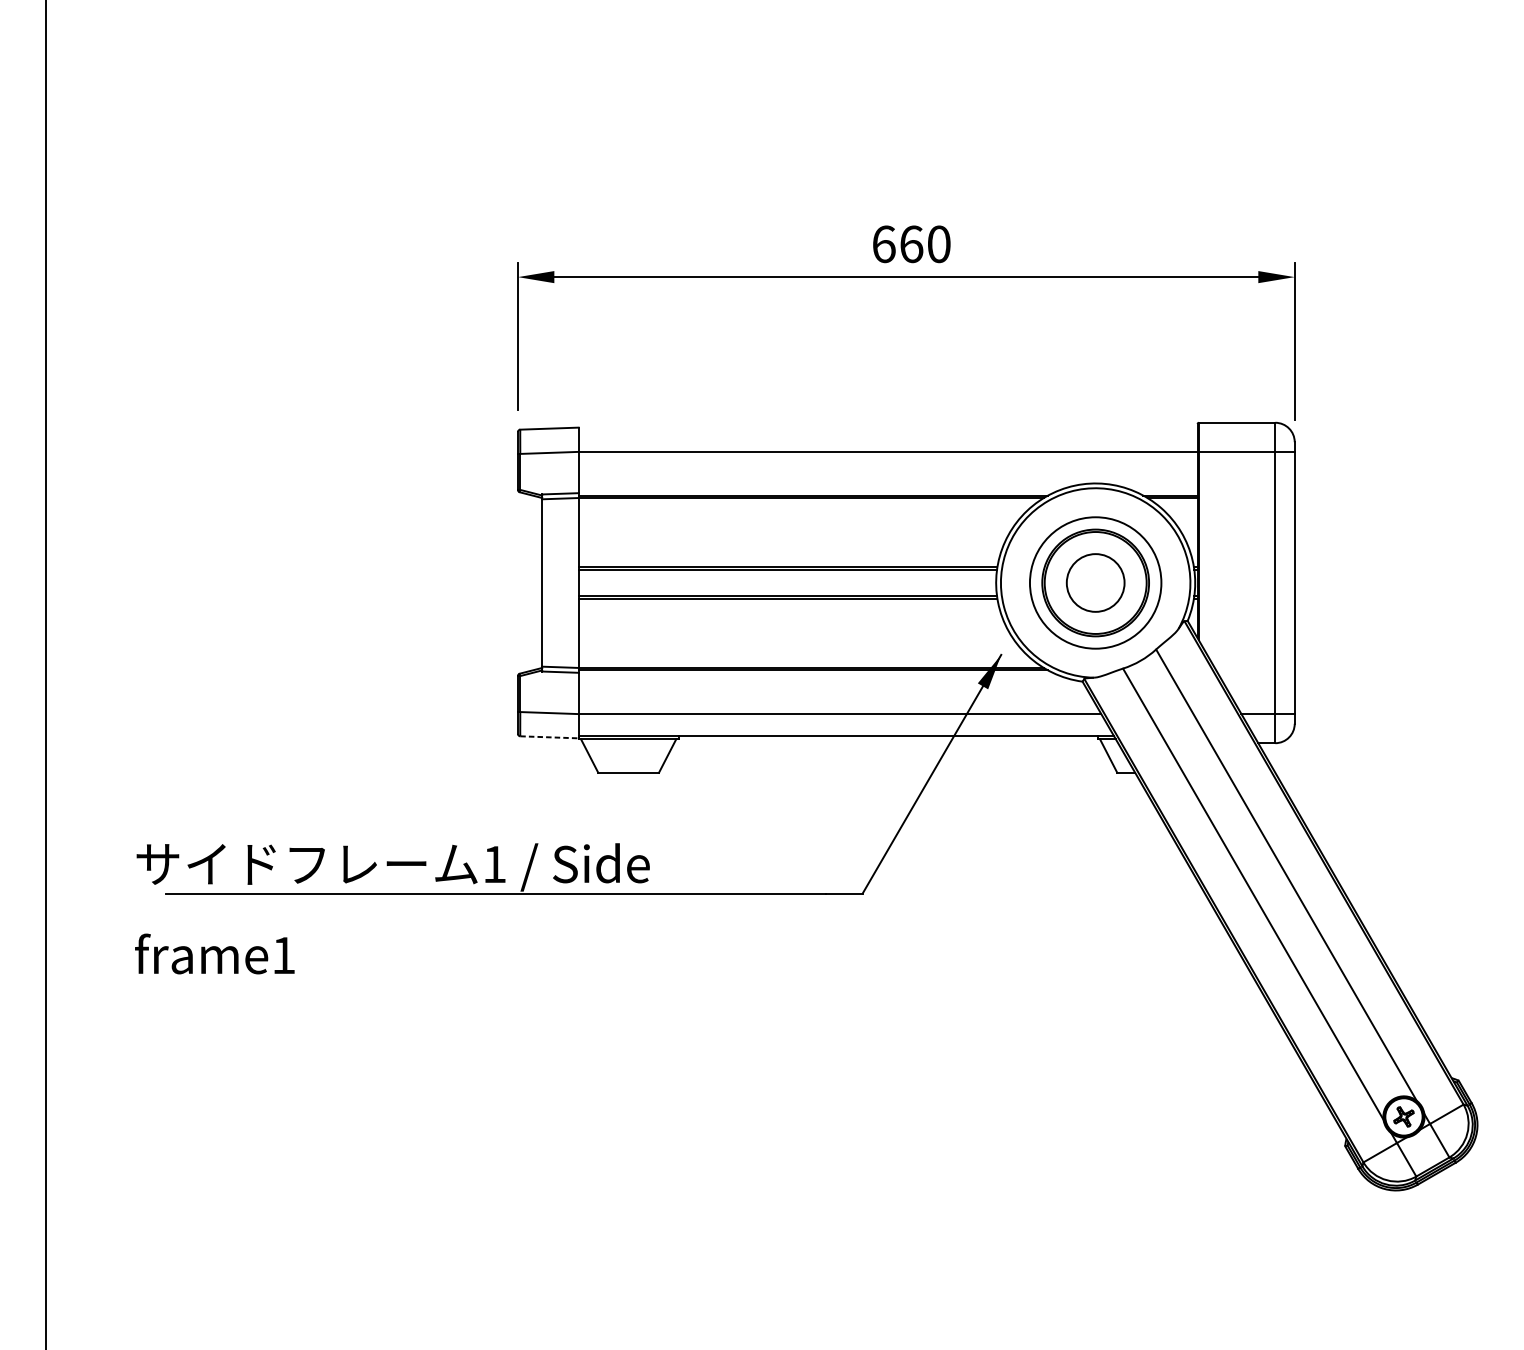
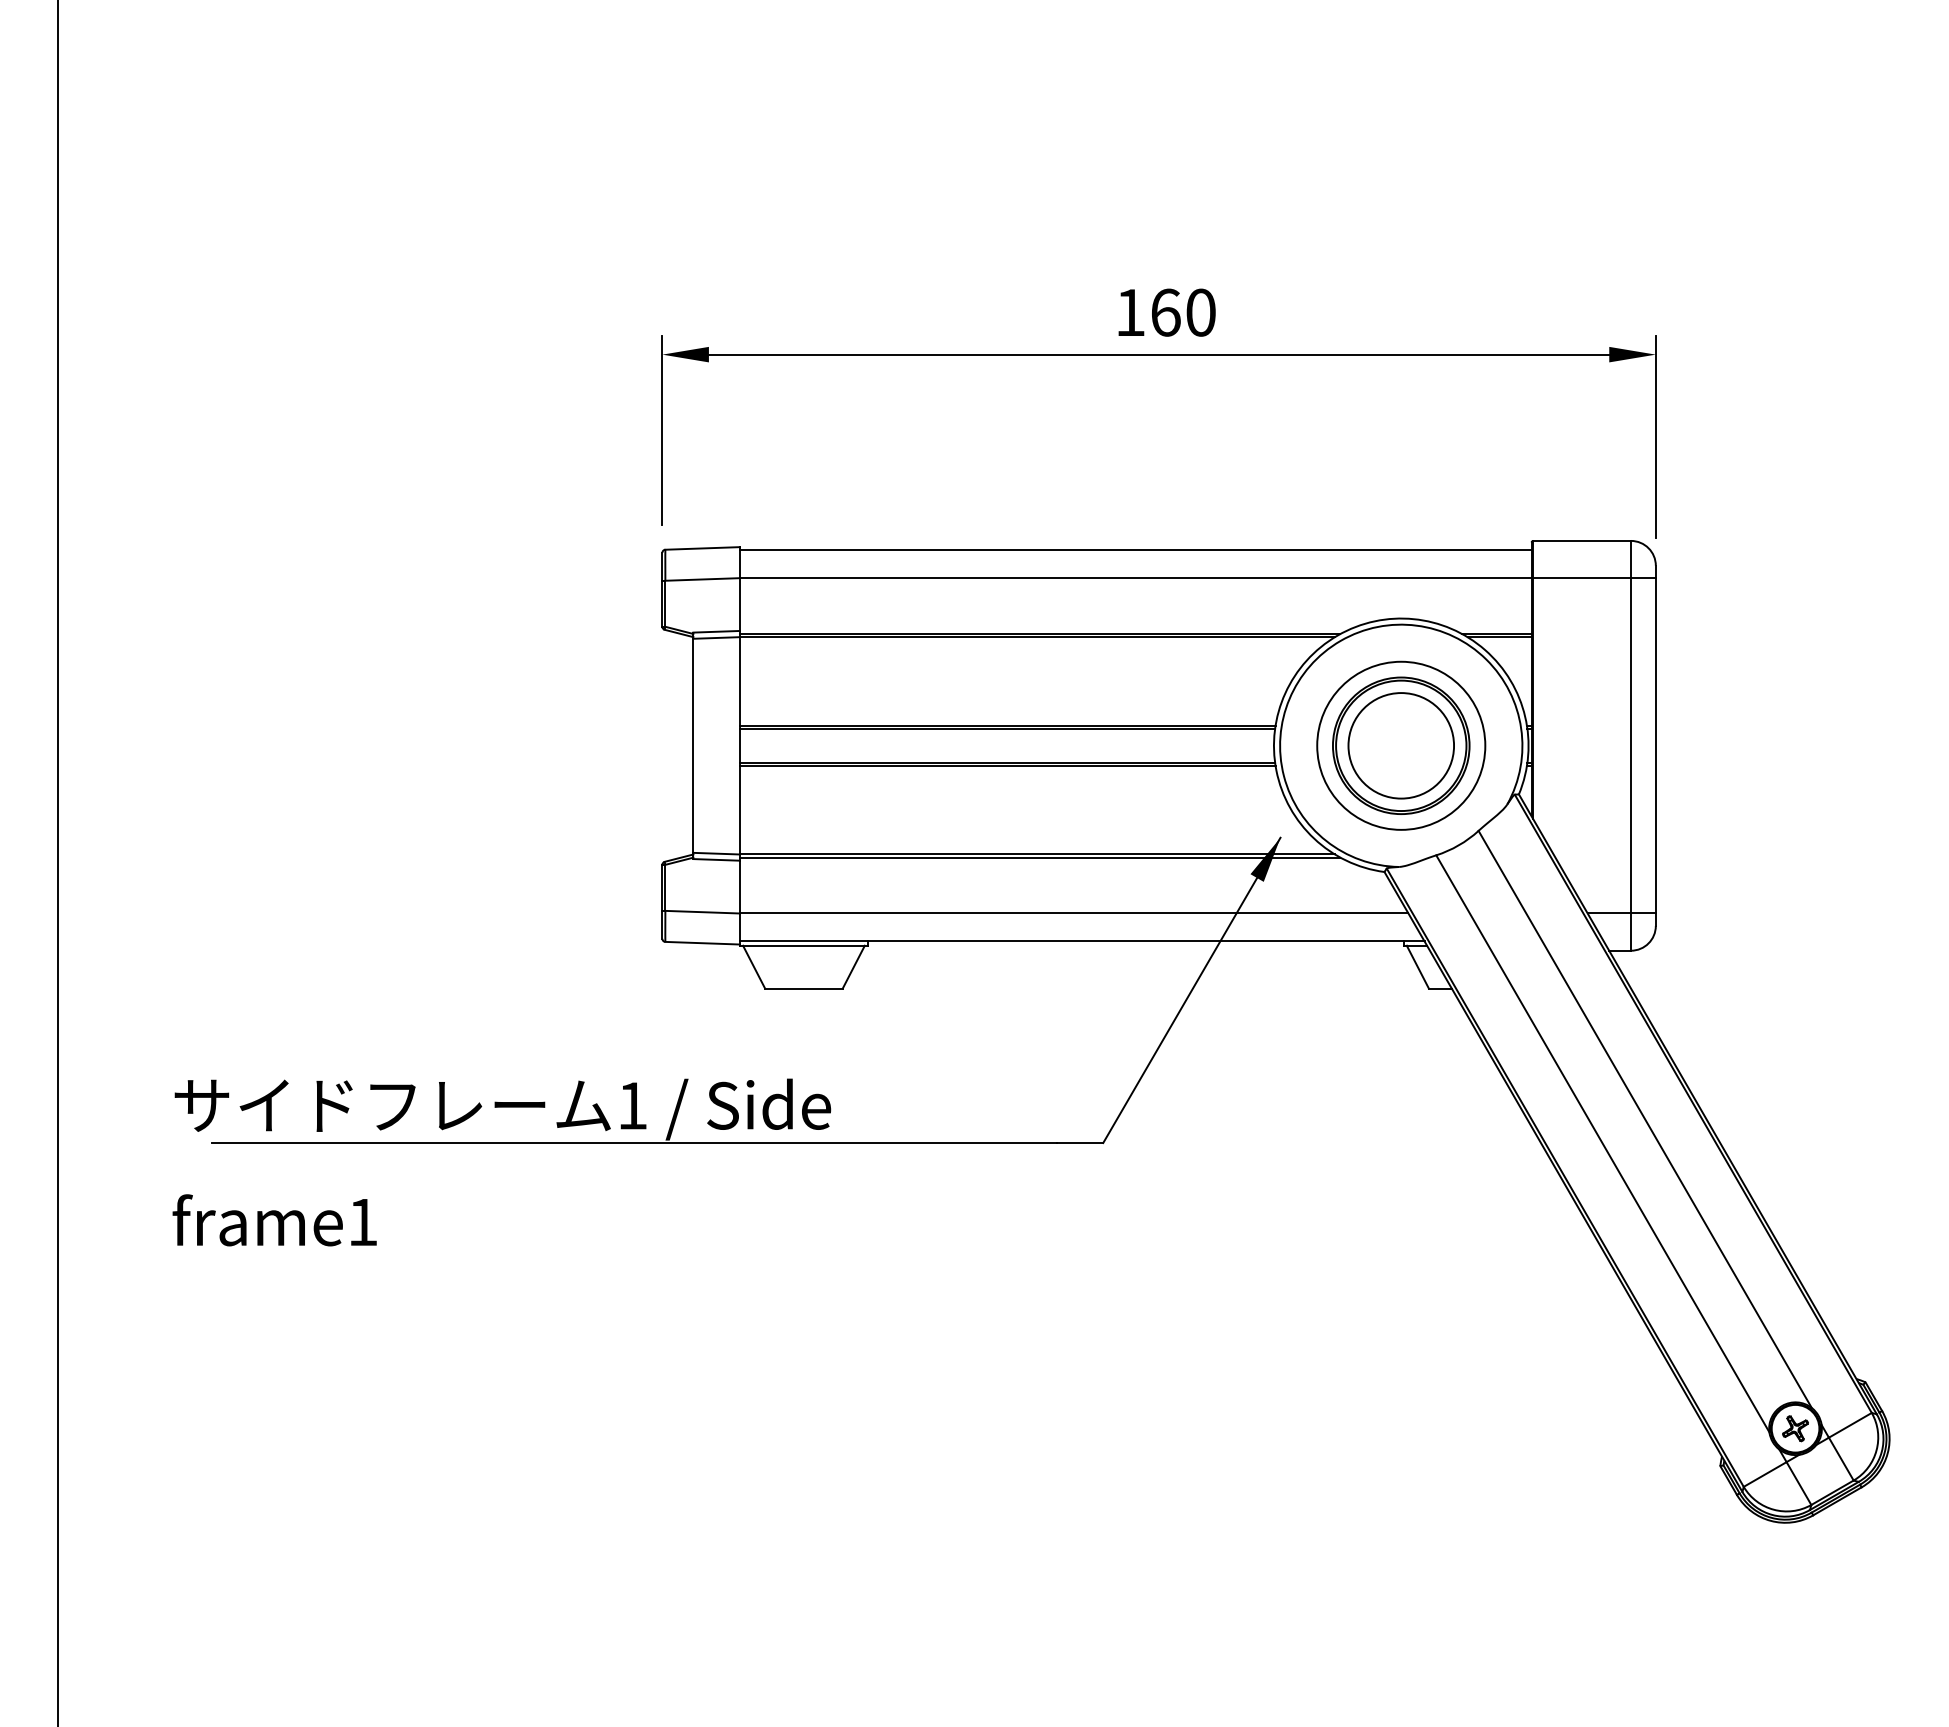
text: (883, 244) -> (1130, 312), 660 -> 160
line: (887, 430) -> (1135, 550), added
circle: (1095, 582) -> (1401, 745), size x1.43
line: (550, 737) -> (703, 943), dashed -> solid

